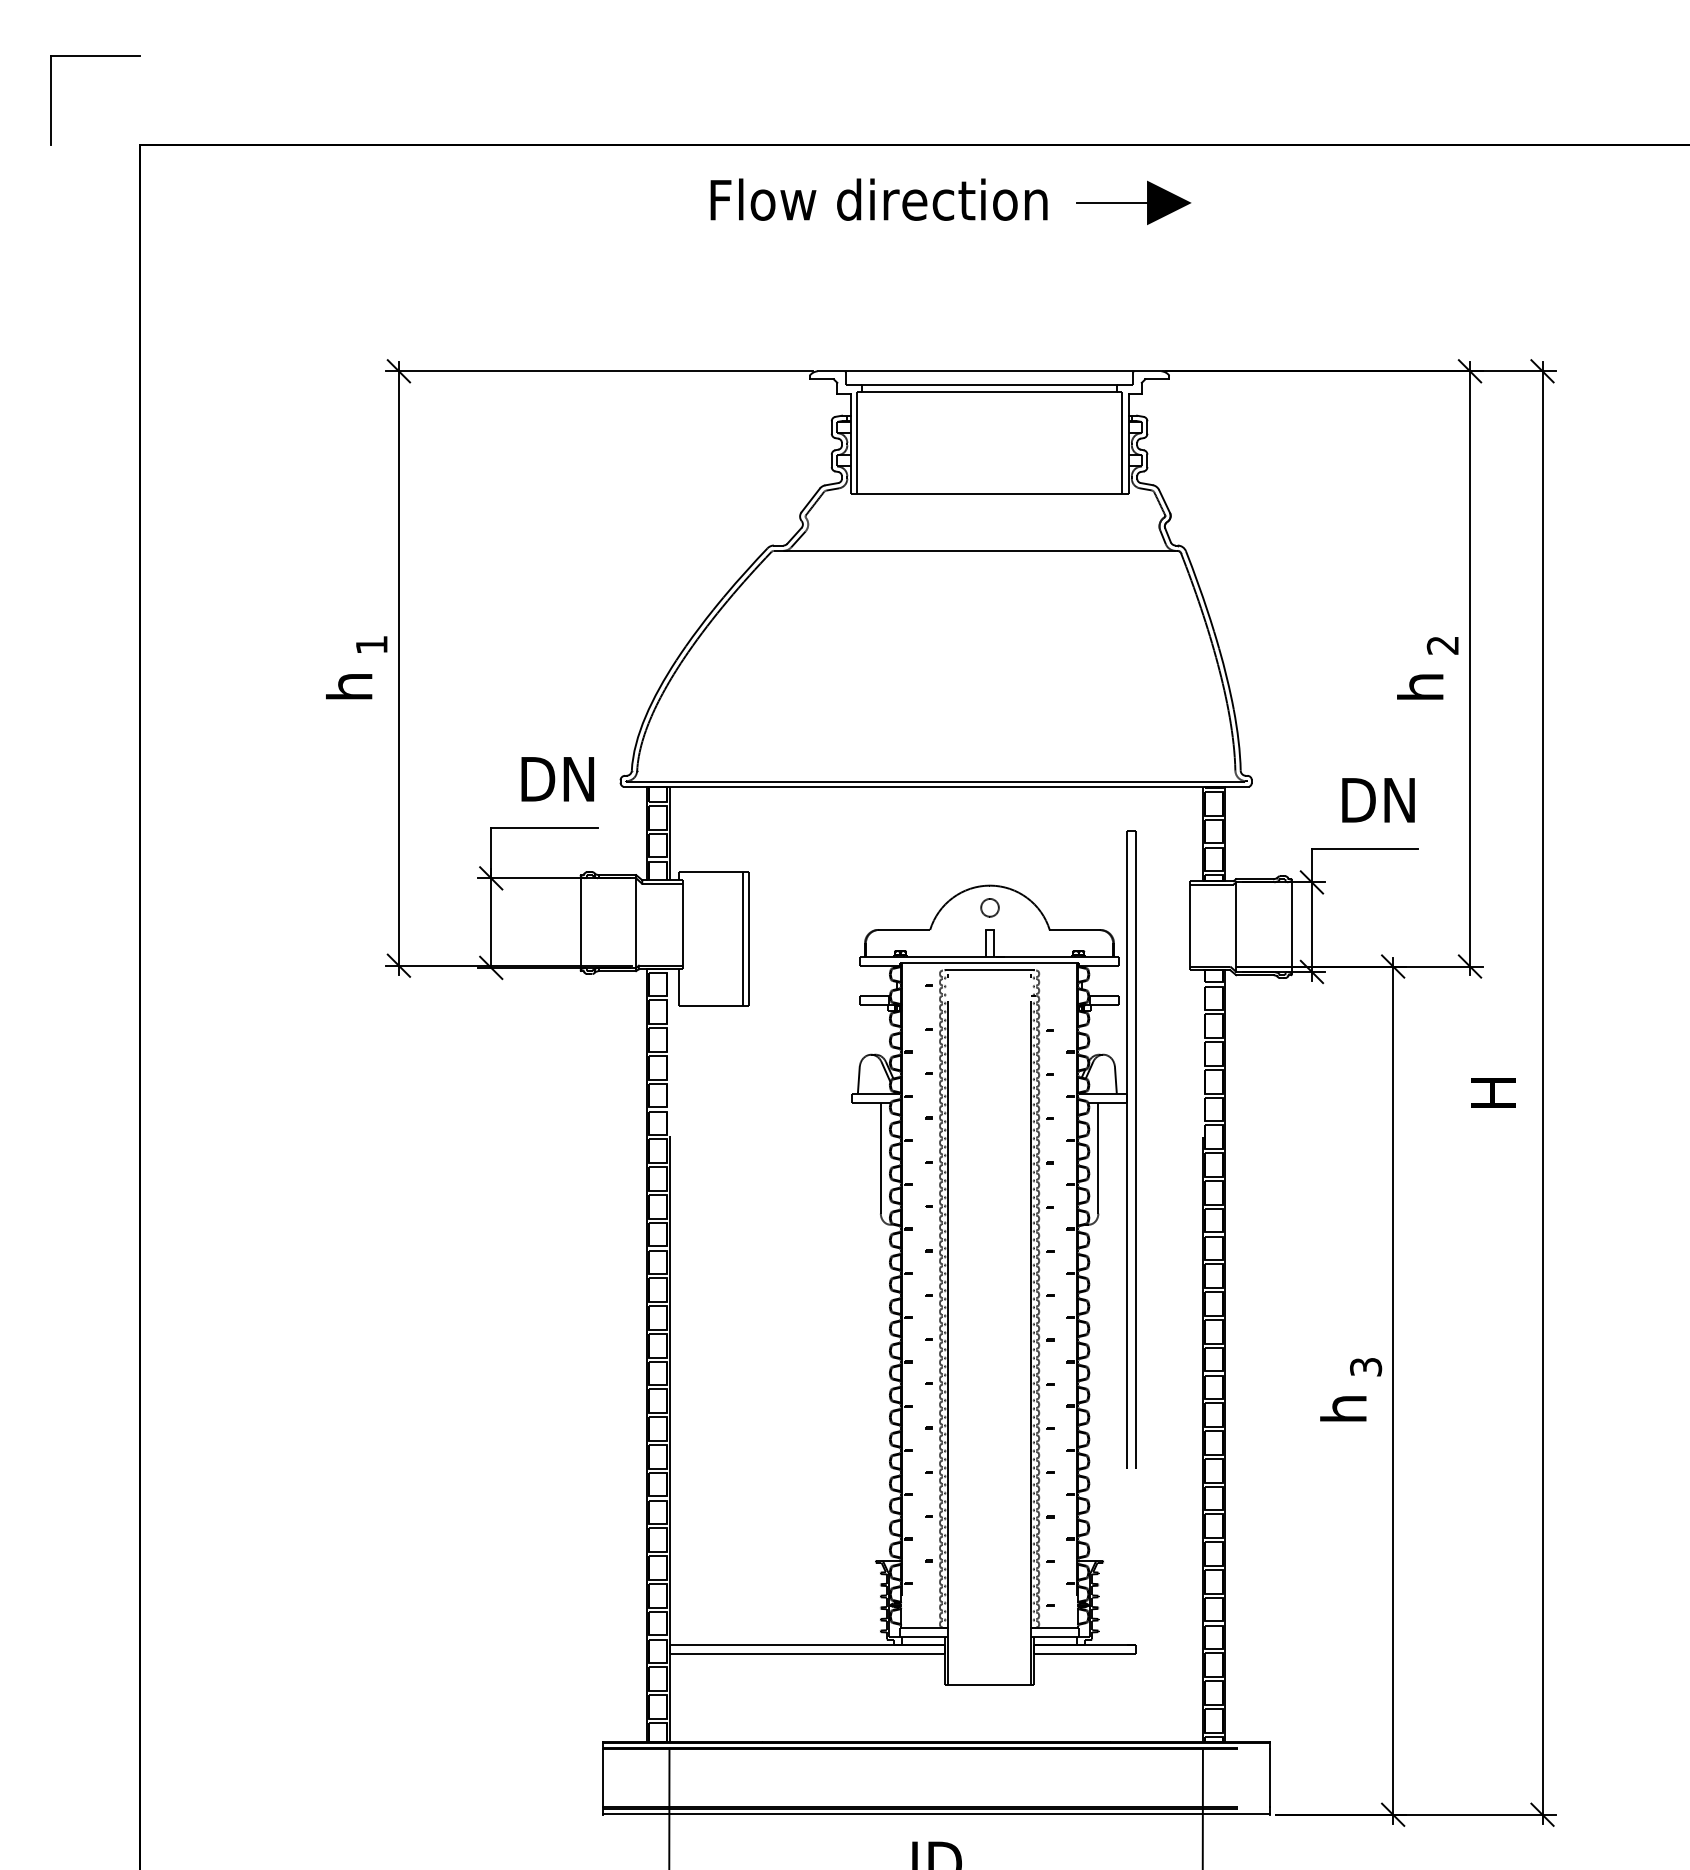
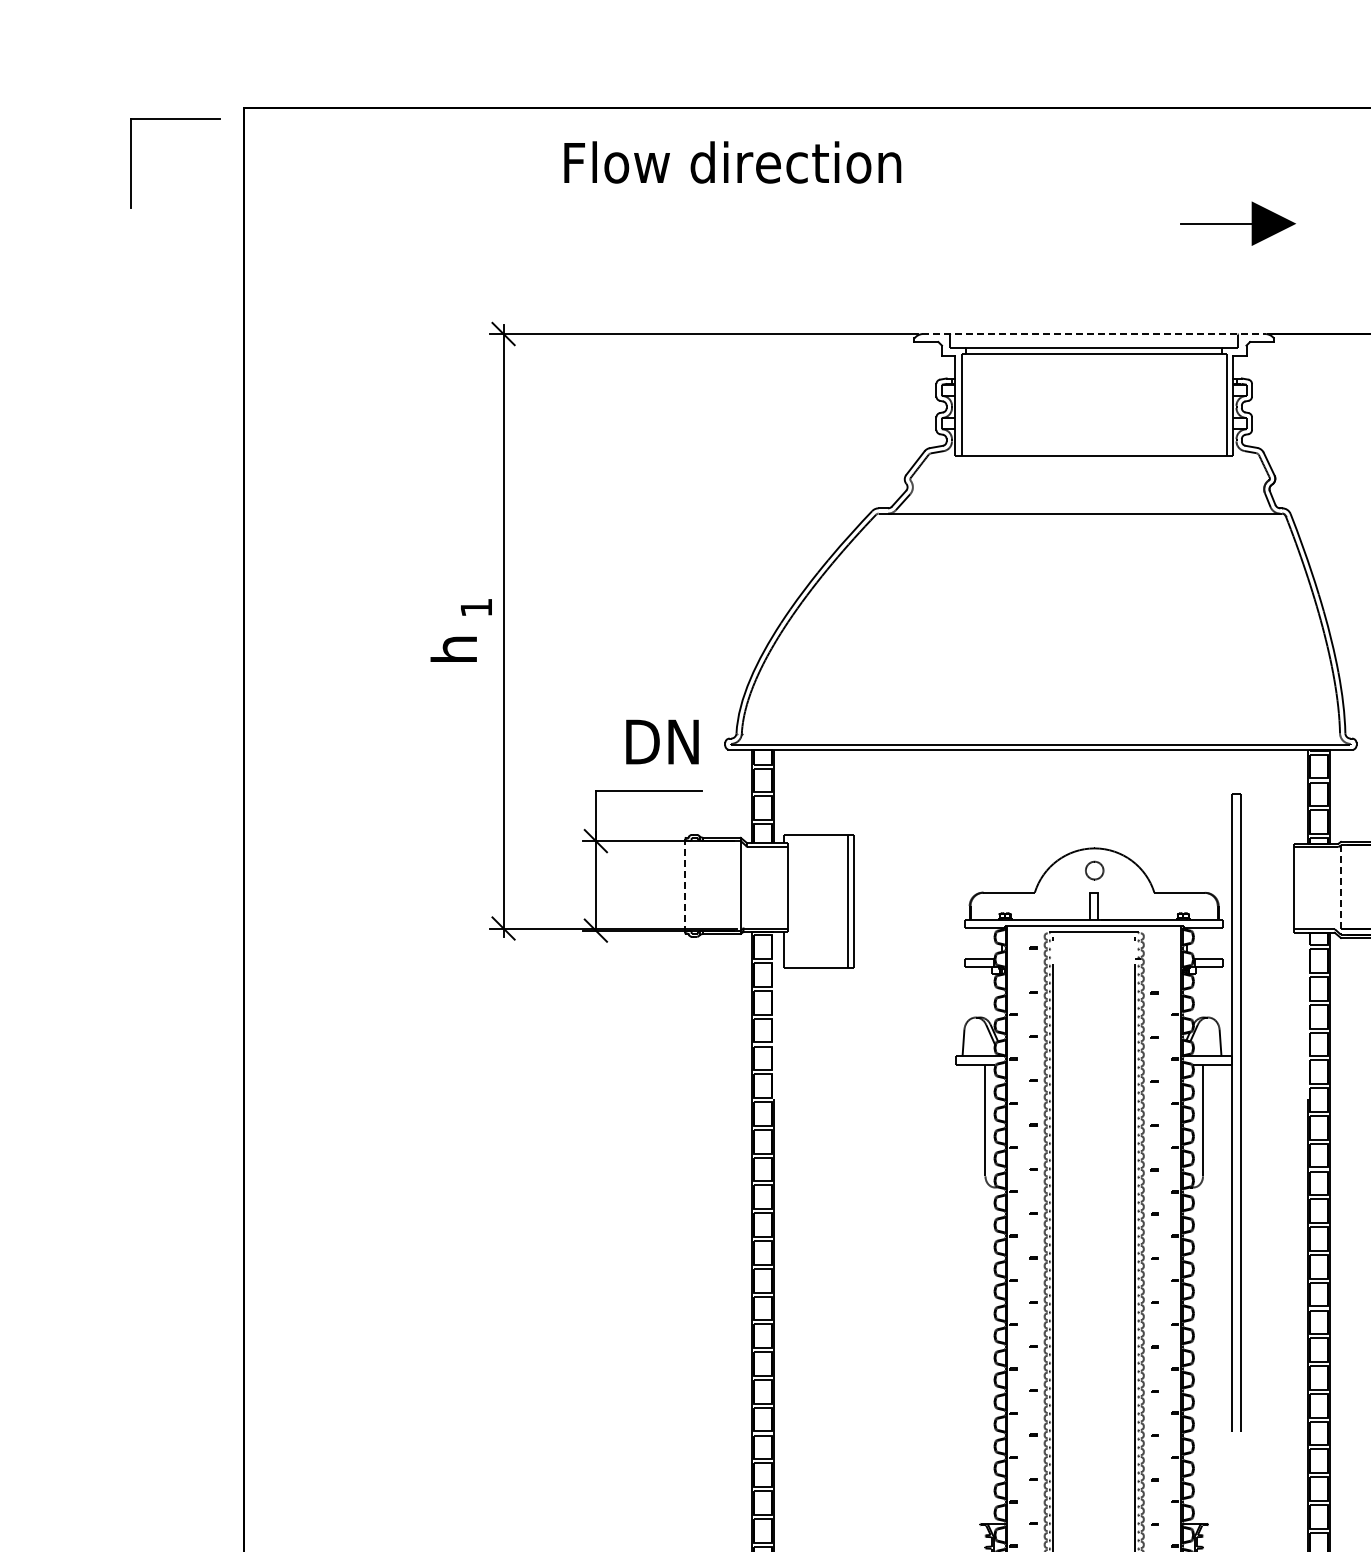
part: (95, 56) -> (176, 119), moved
text: (878, 199) -> (732, 162), moved
part: (1133, 202) -> (1238, 223), moved
line: (989, 371) -> (1094, 334), solid -> dashed
line: (580, 922) -> (685, 885), solid -> dashed
line: (1236, 927) -> (1341, 890), solid -> dashed

